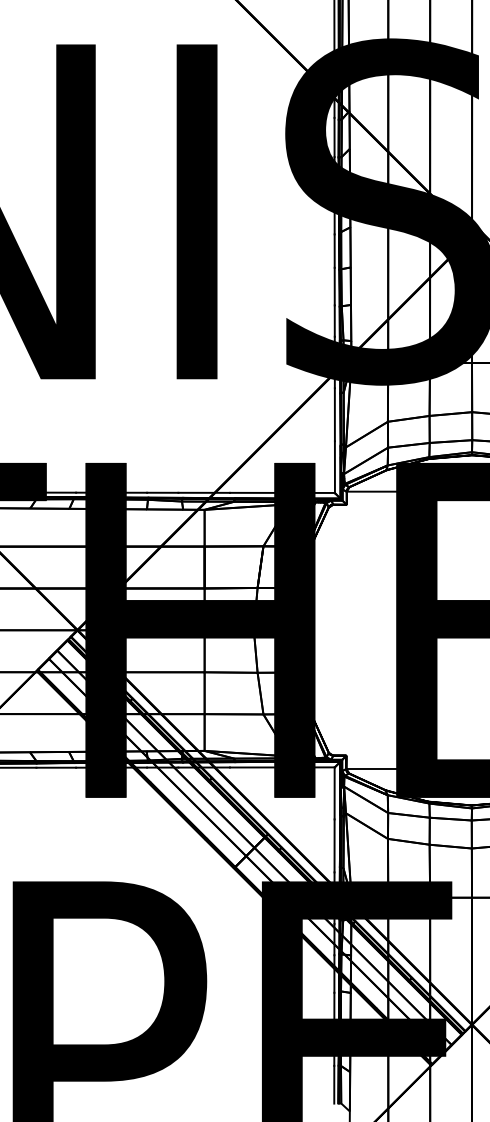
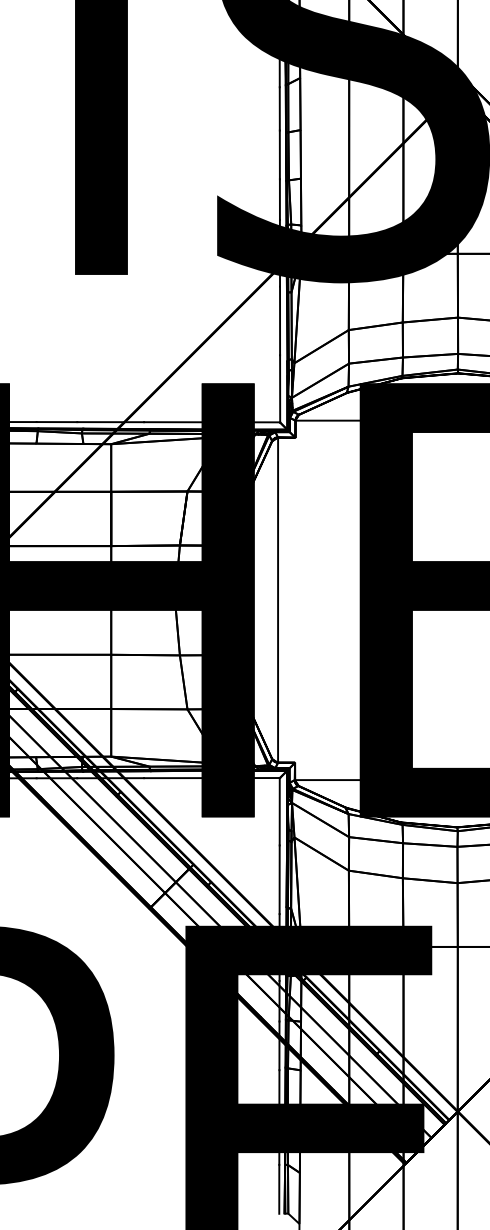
line: (333, 629) -> (278, 599), added

